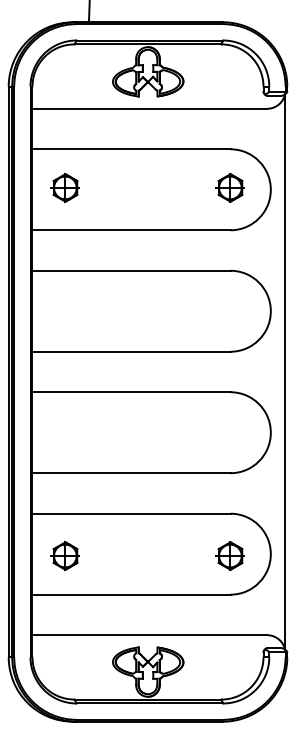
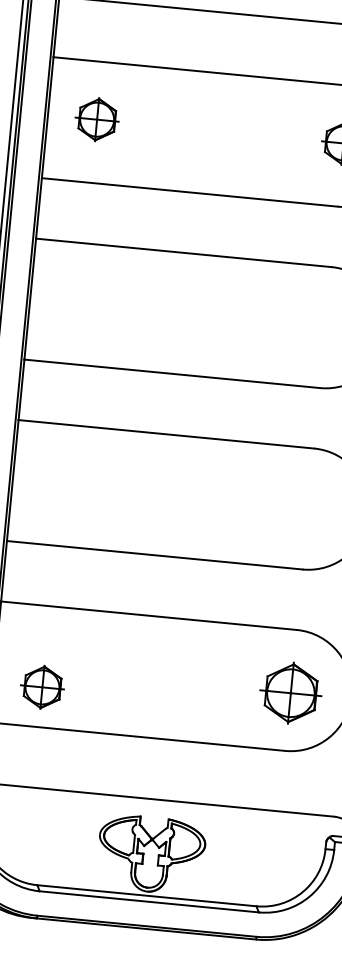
part: (64, 555) -> (41, 686), moved
part: (229, 555) -> (289, 692), size x1.4

